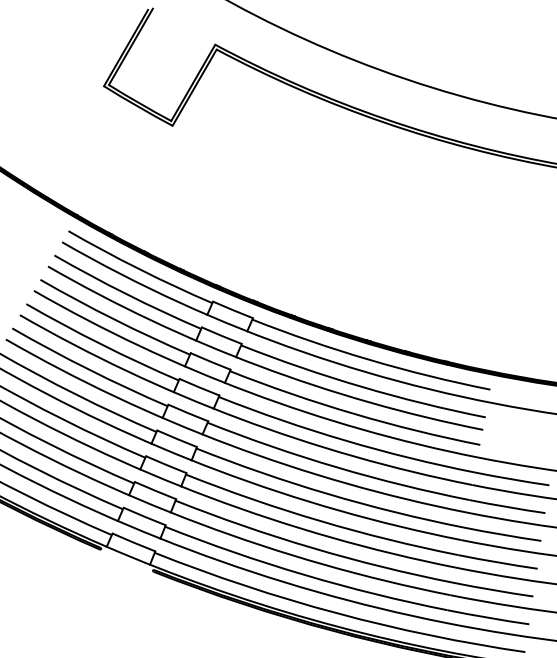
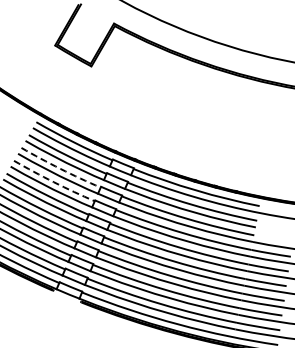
arc: (114, 318) -> (60, 168), solid -> dashed
arc: (100, 345) -> (53, 182), solid -> dashed

